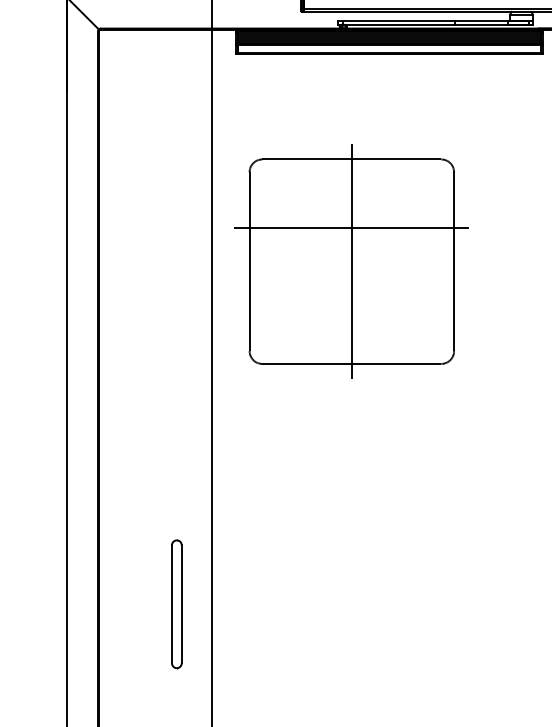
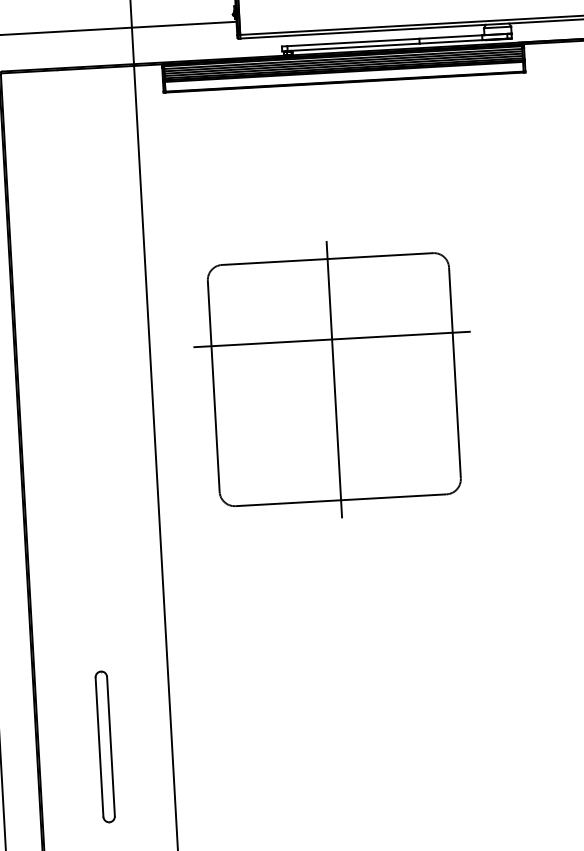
part: (351, 261) -> (333, 379), moved
part: (176, 604) -> (104, 747), moved

